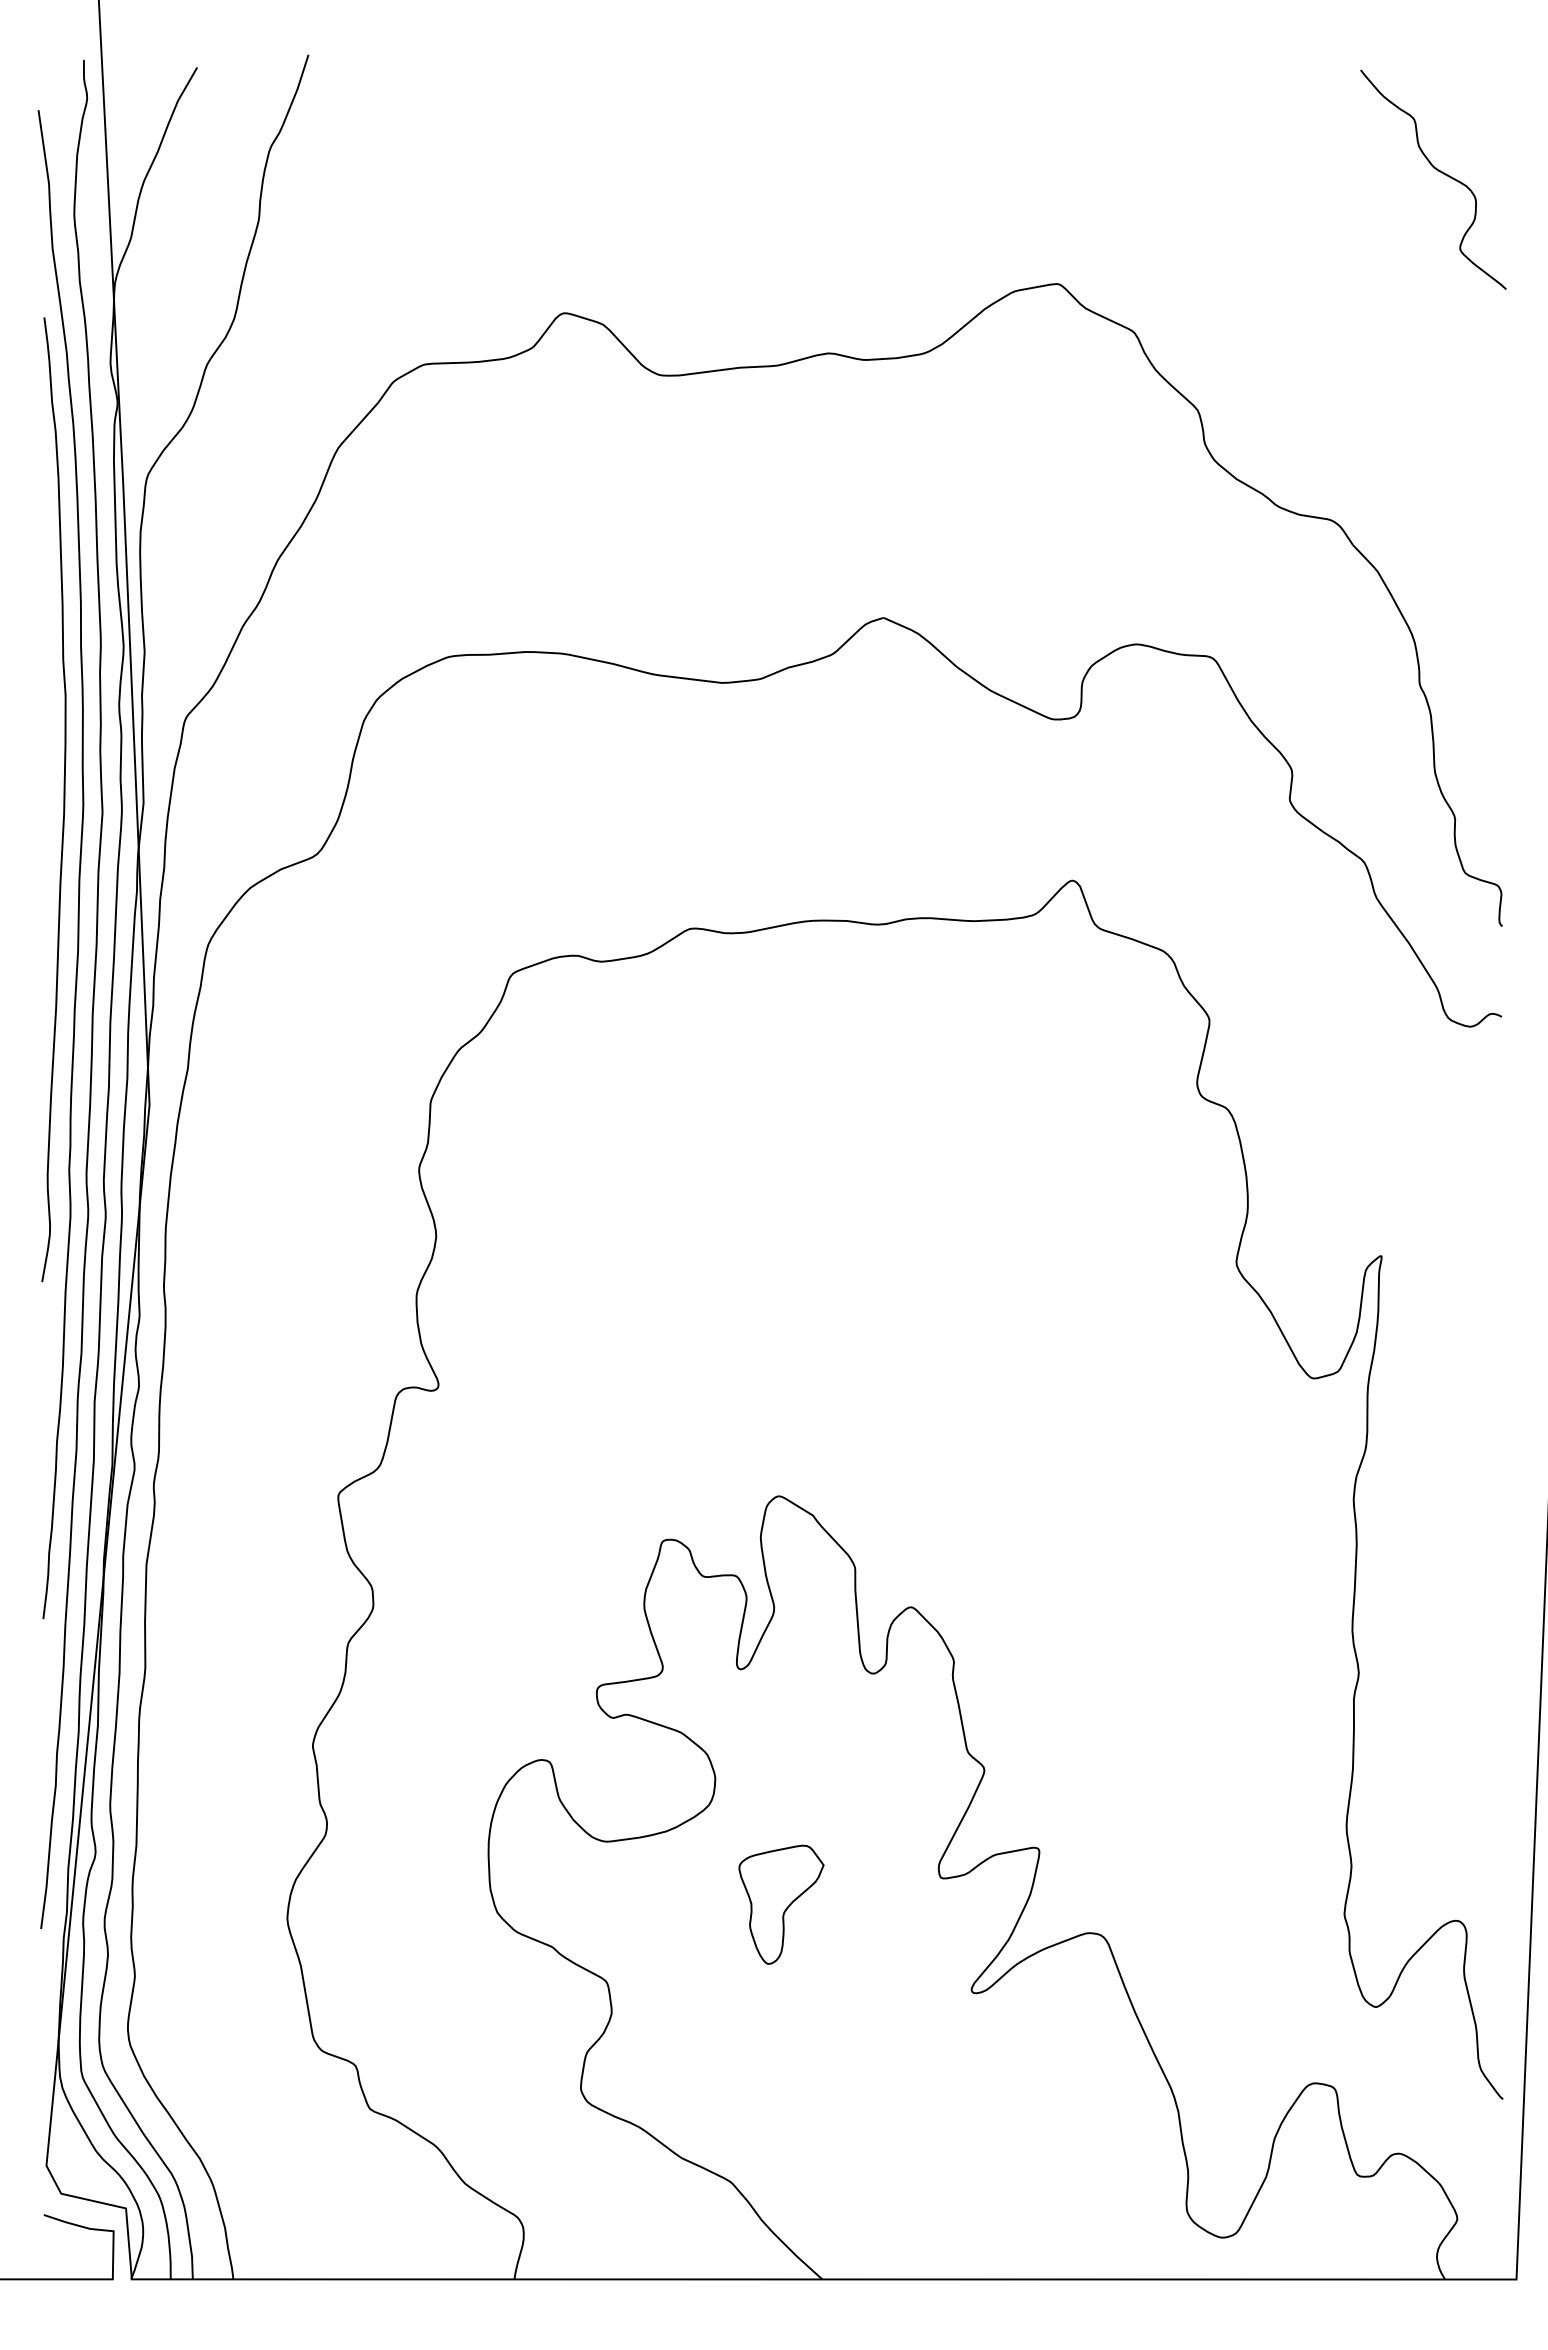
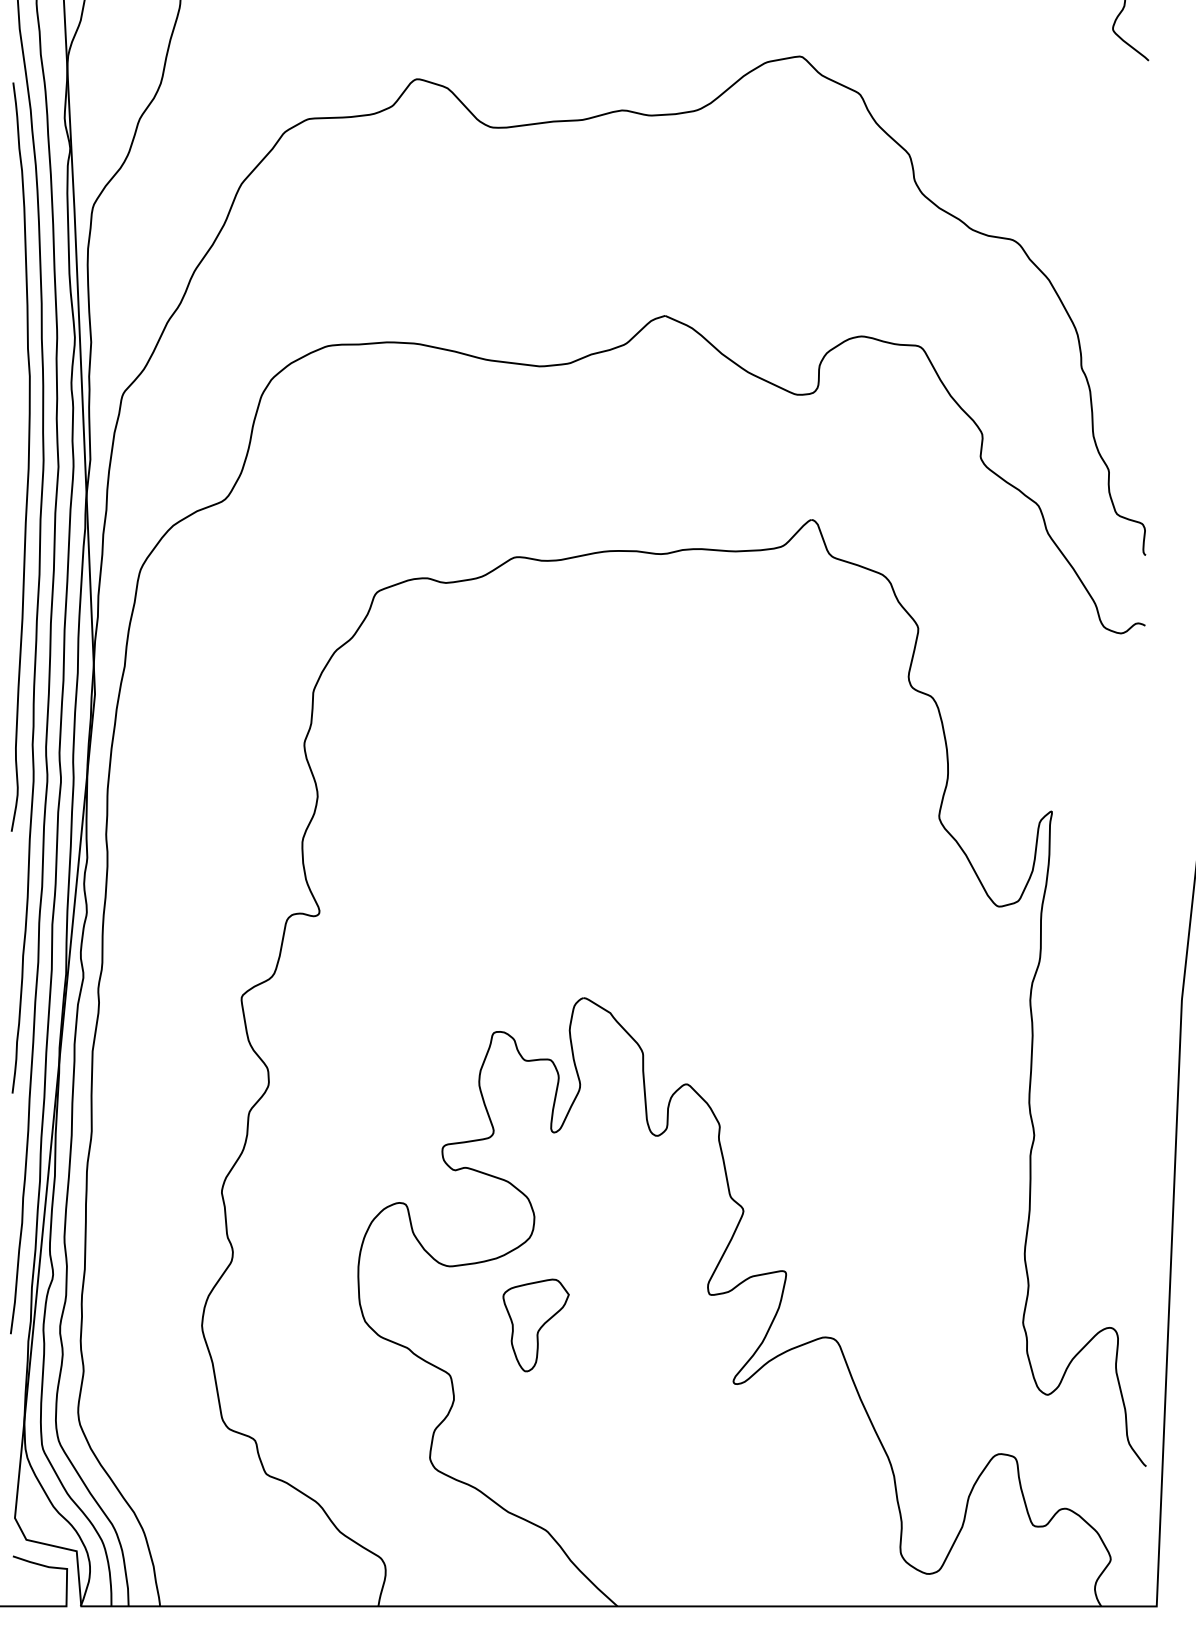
part: (781, 1904) -> (536, 1325), moved

